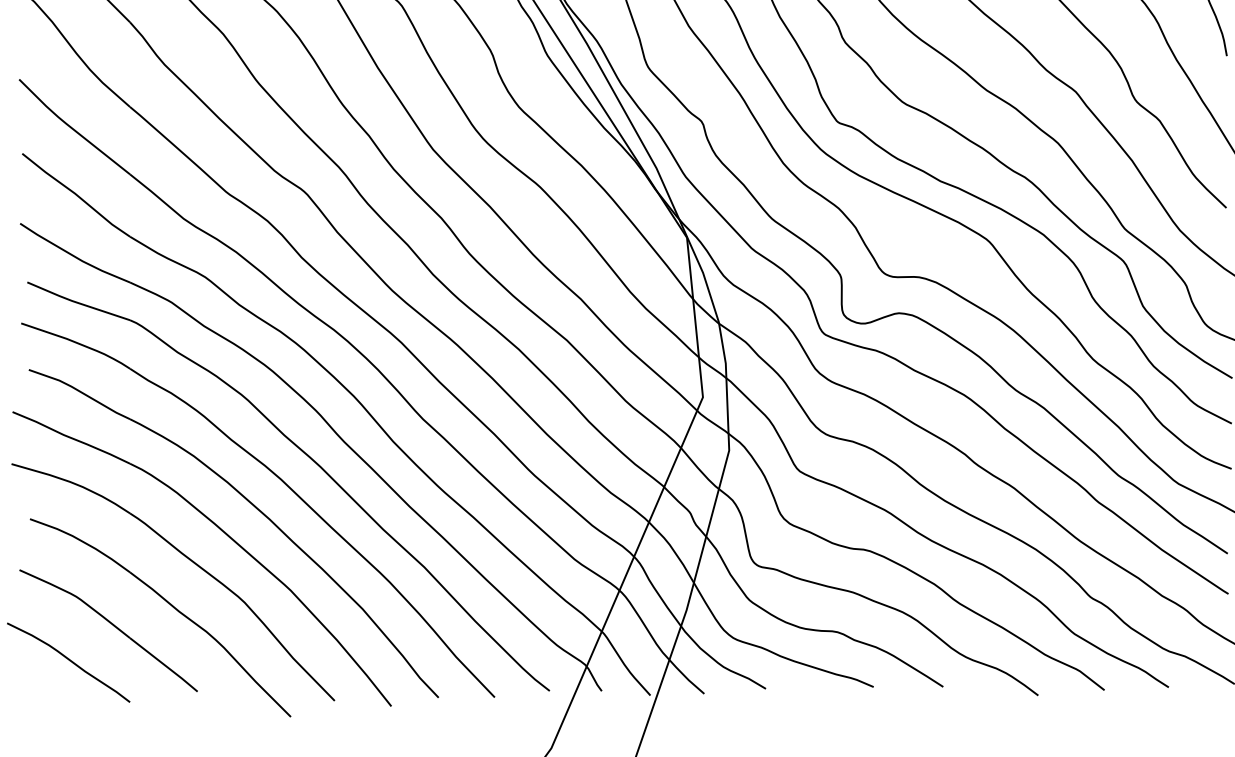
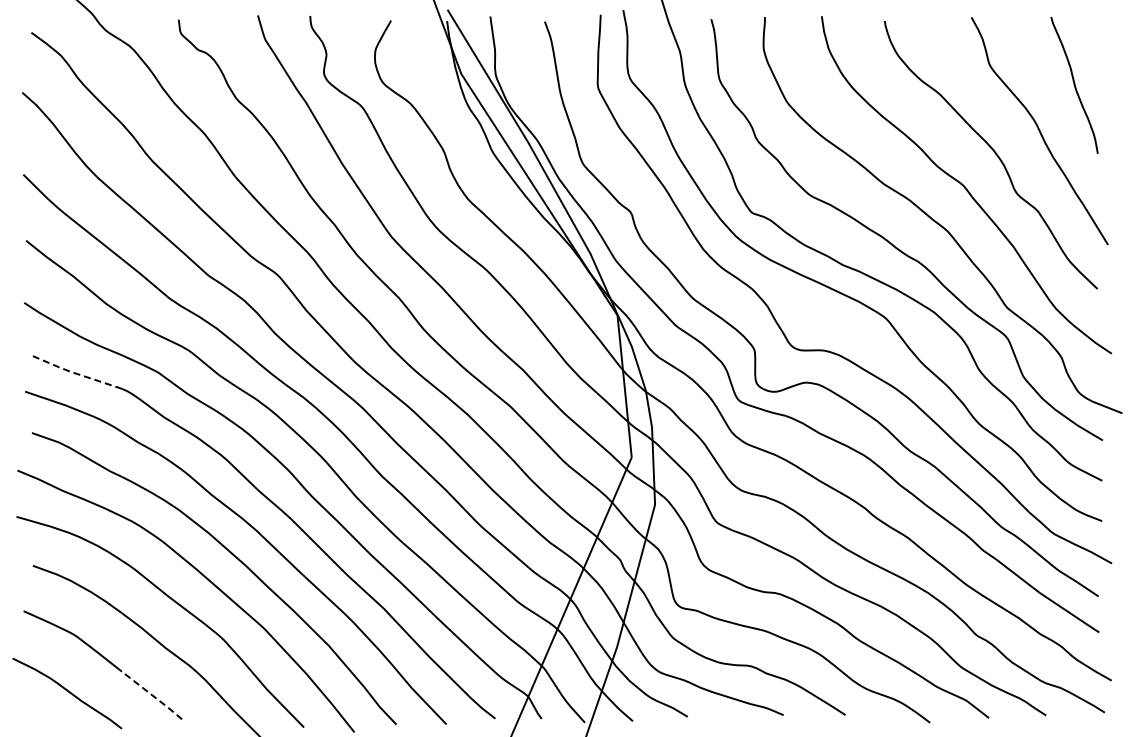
line: (76, 303) -> (74, 373), solid -> dashed
line: (164, 664) -> (152, 695), solid -> dashed

